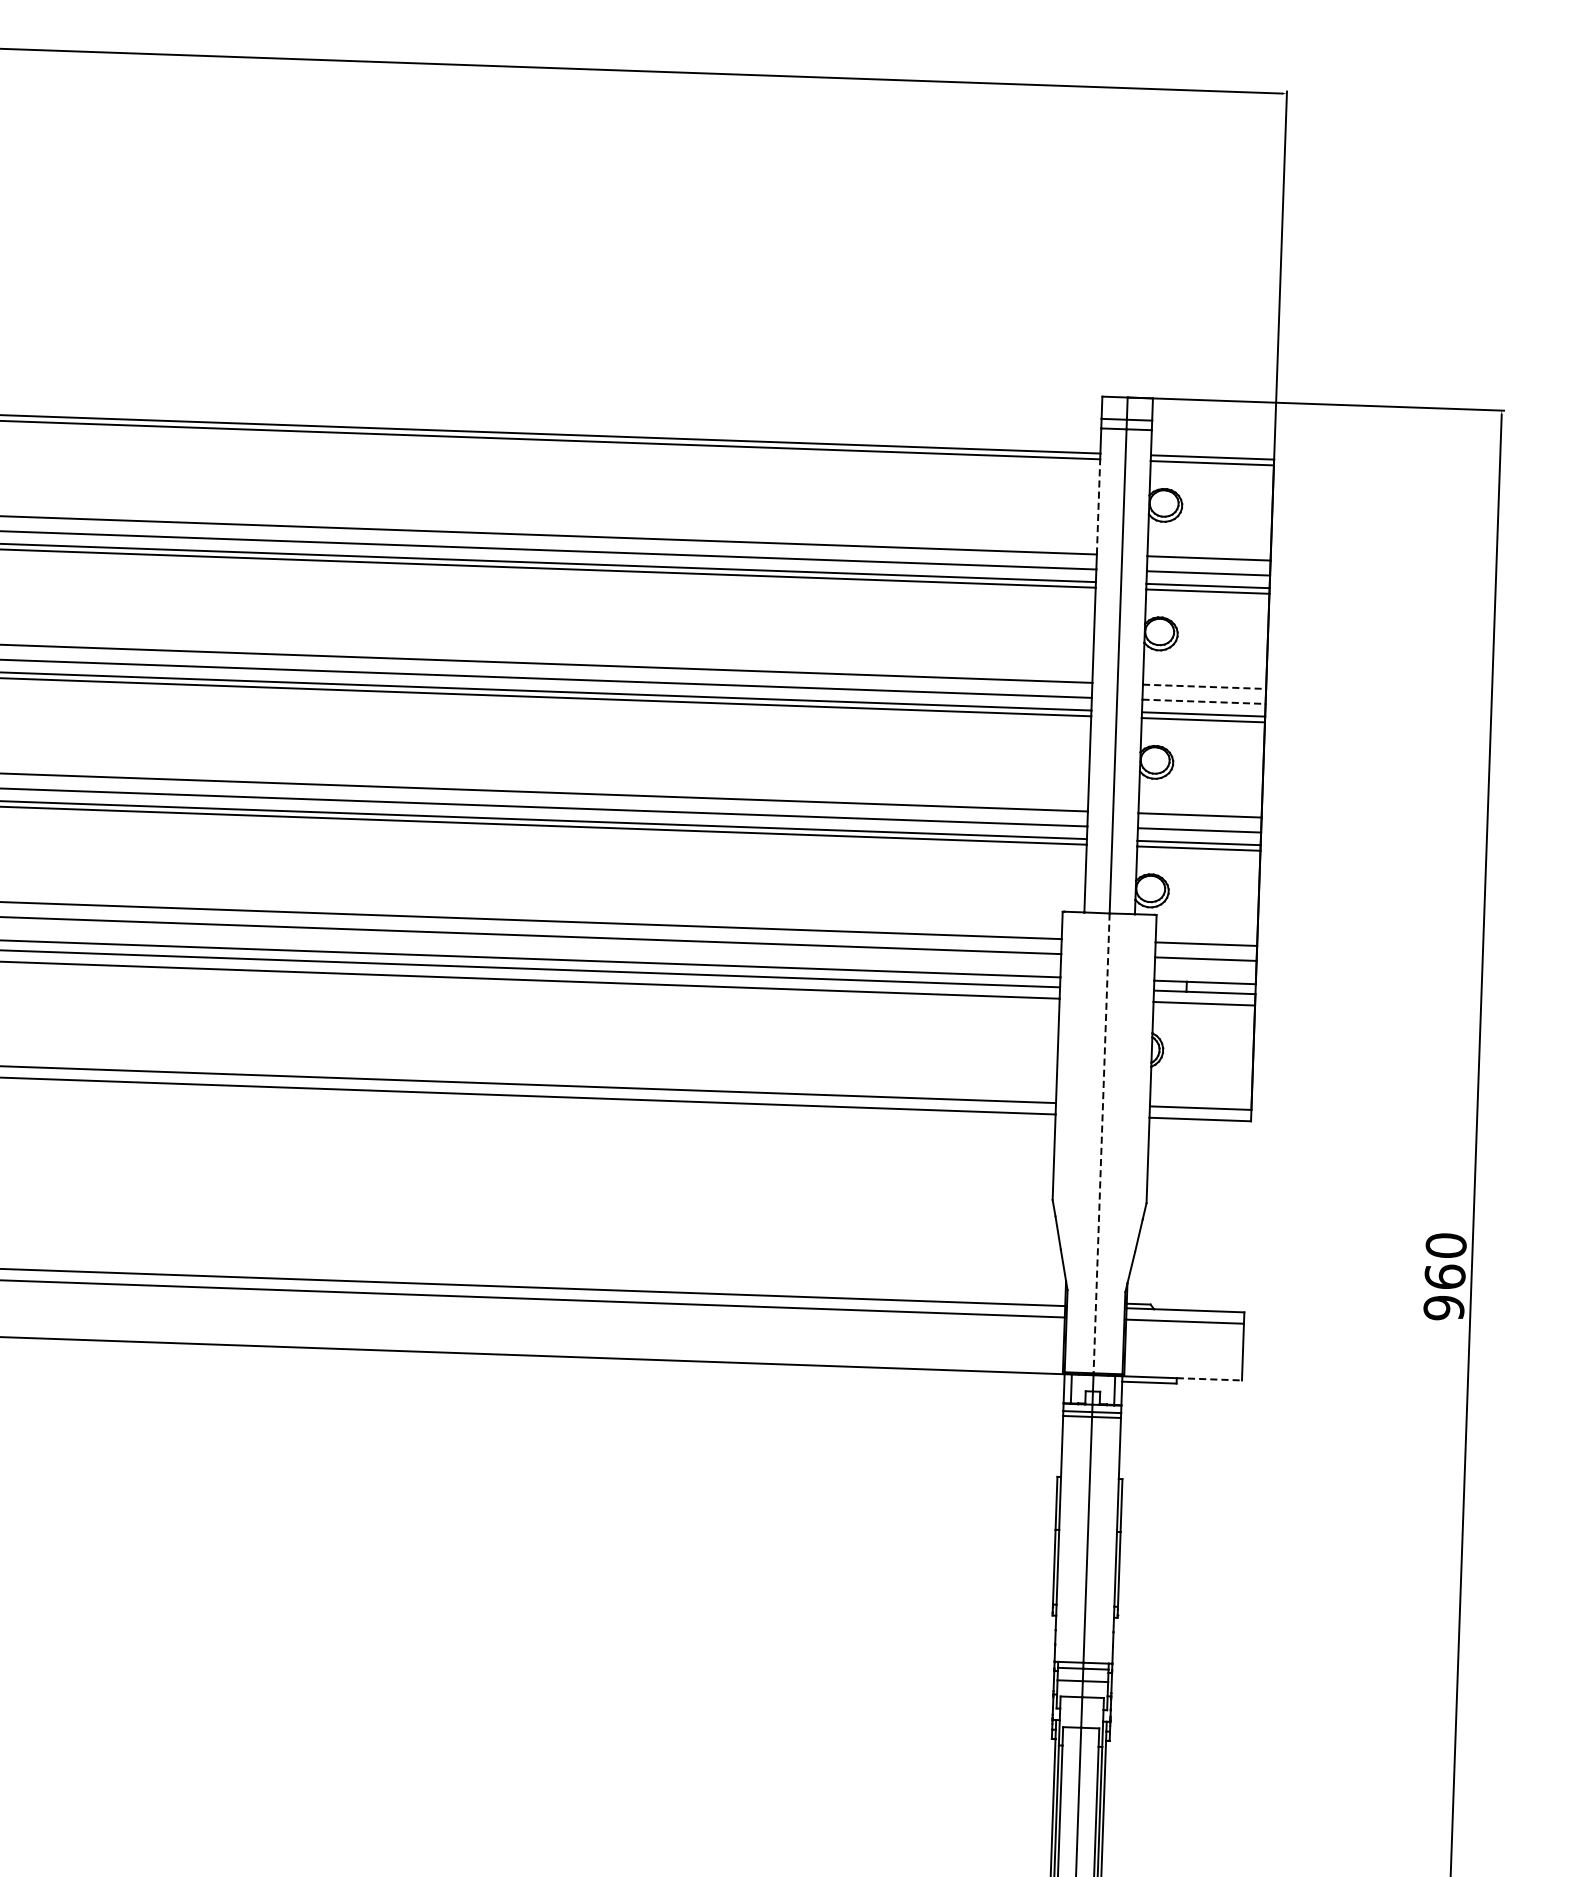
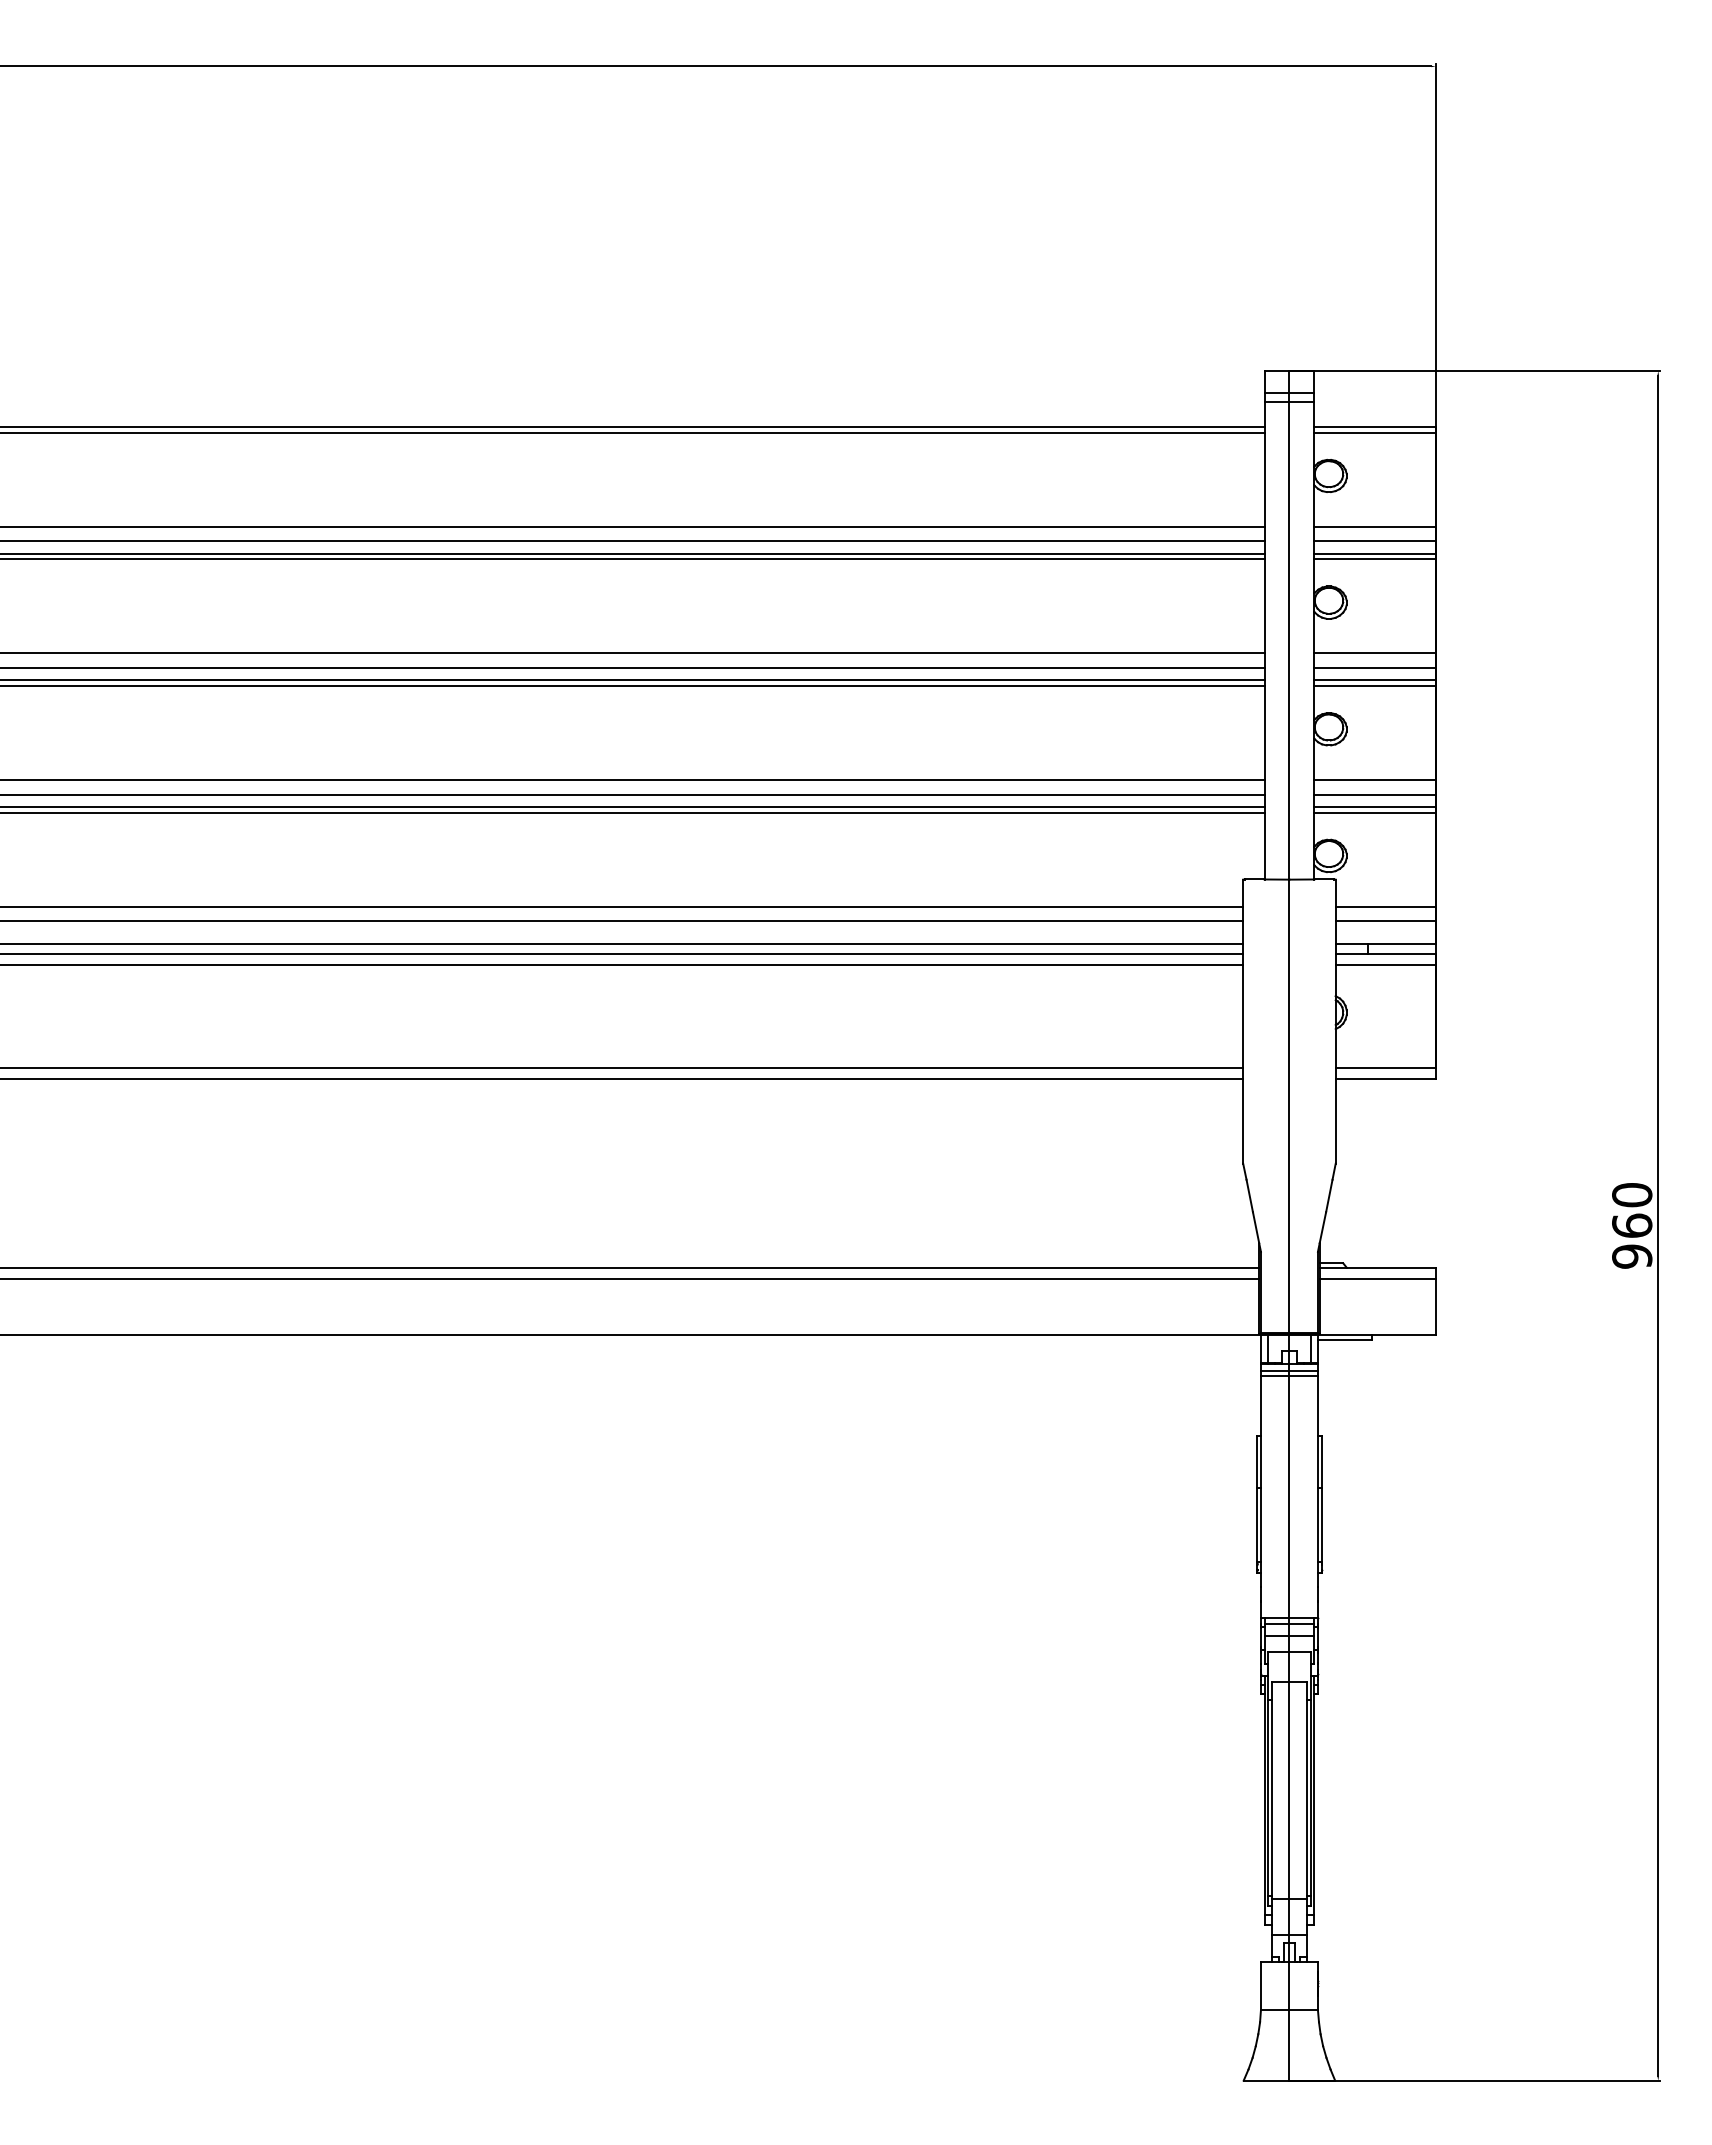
line: (1098, 506) -> (1264, 479), dashed -> solid
line: (1204, 687) -> (1375, 653), dashed -> solid
line: (1204, 701) -> (1375, 667), dashed -> solid
line: (1101, 1143) -> (1289, 1106), dashed -> solid
line: (1210, 1379) -> (1404, 1334), dashed -> solid

